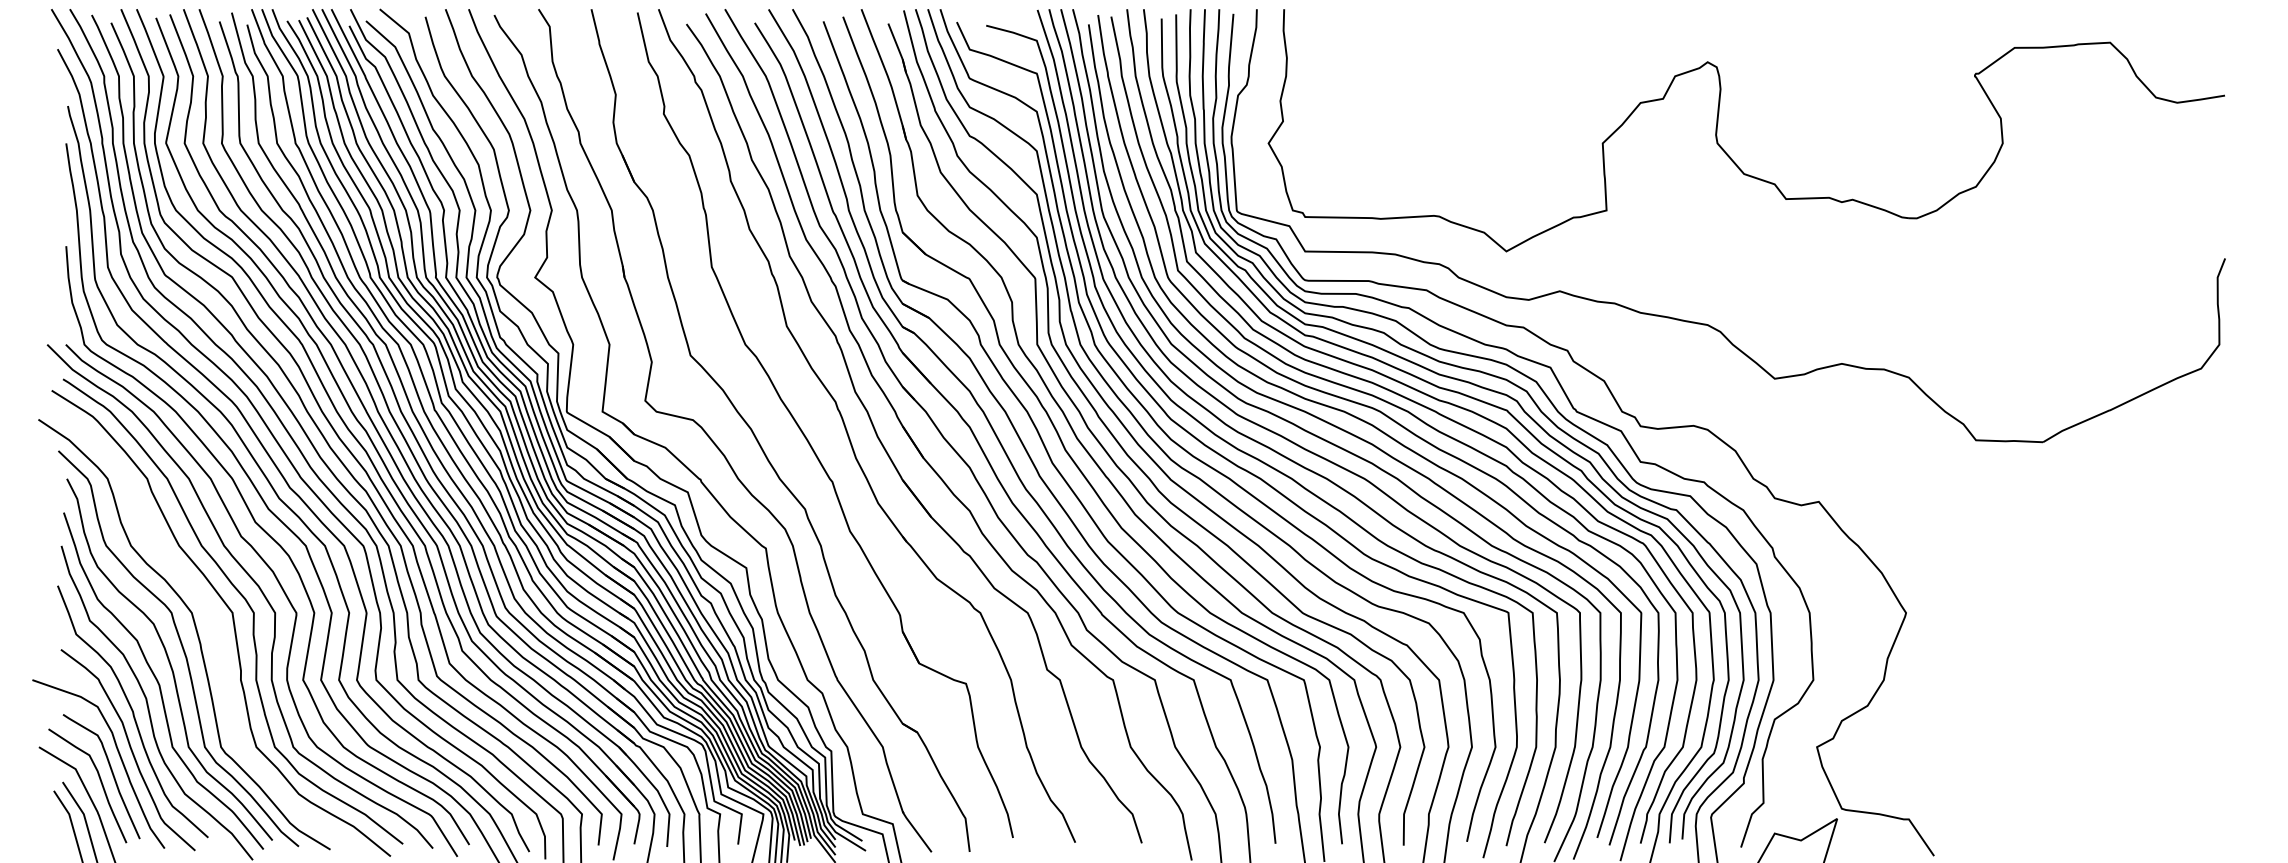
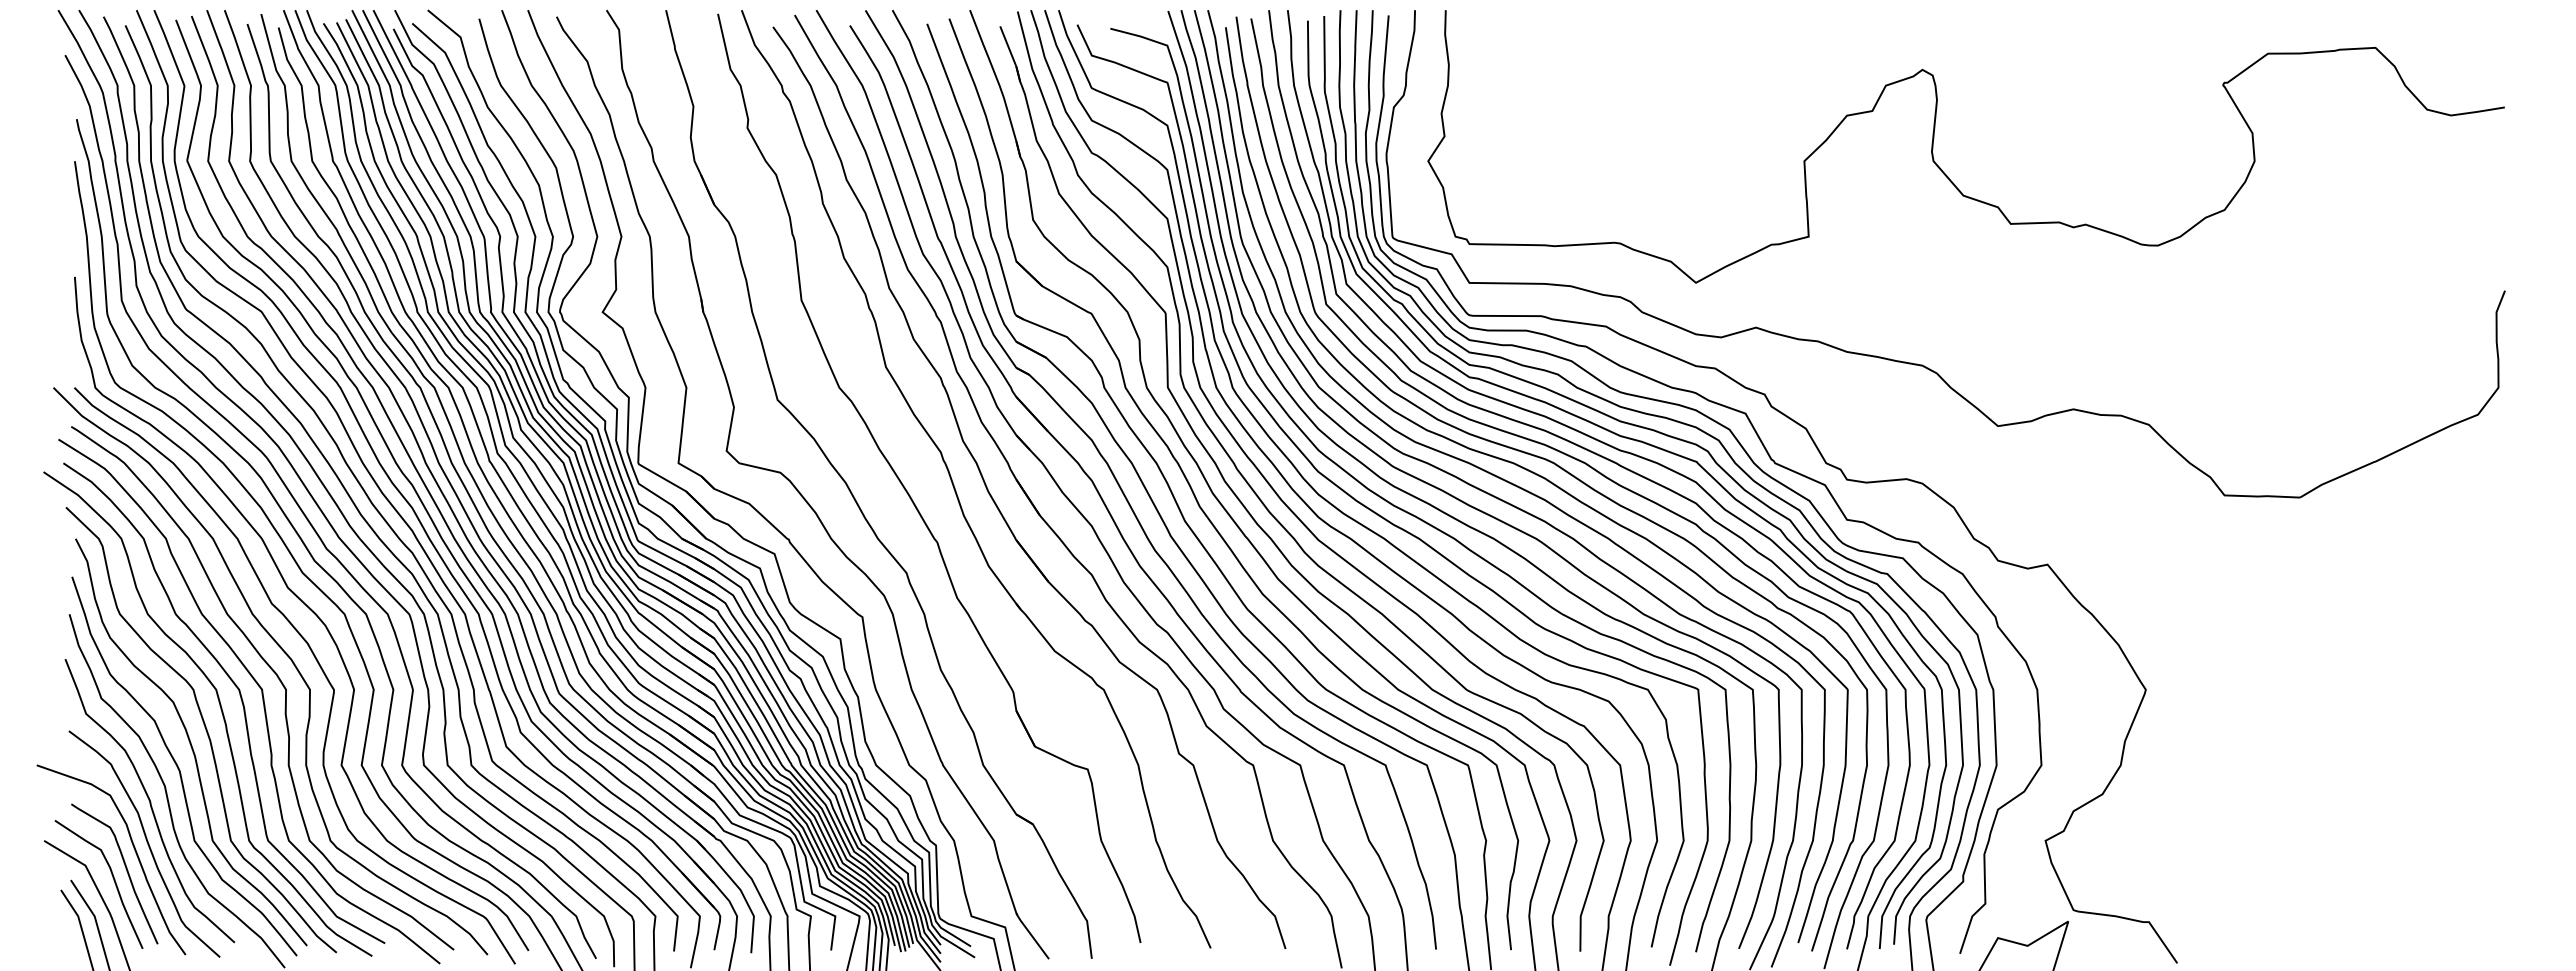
curve: (213, 620) -> (240, 698), added

